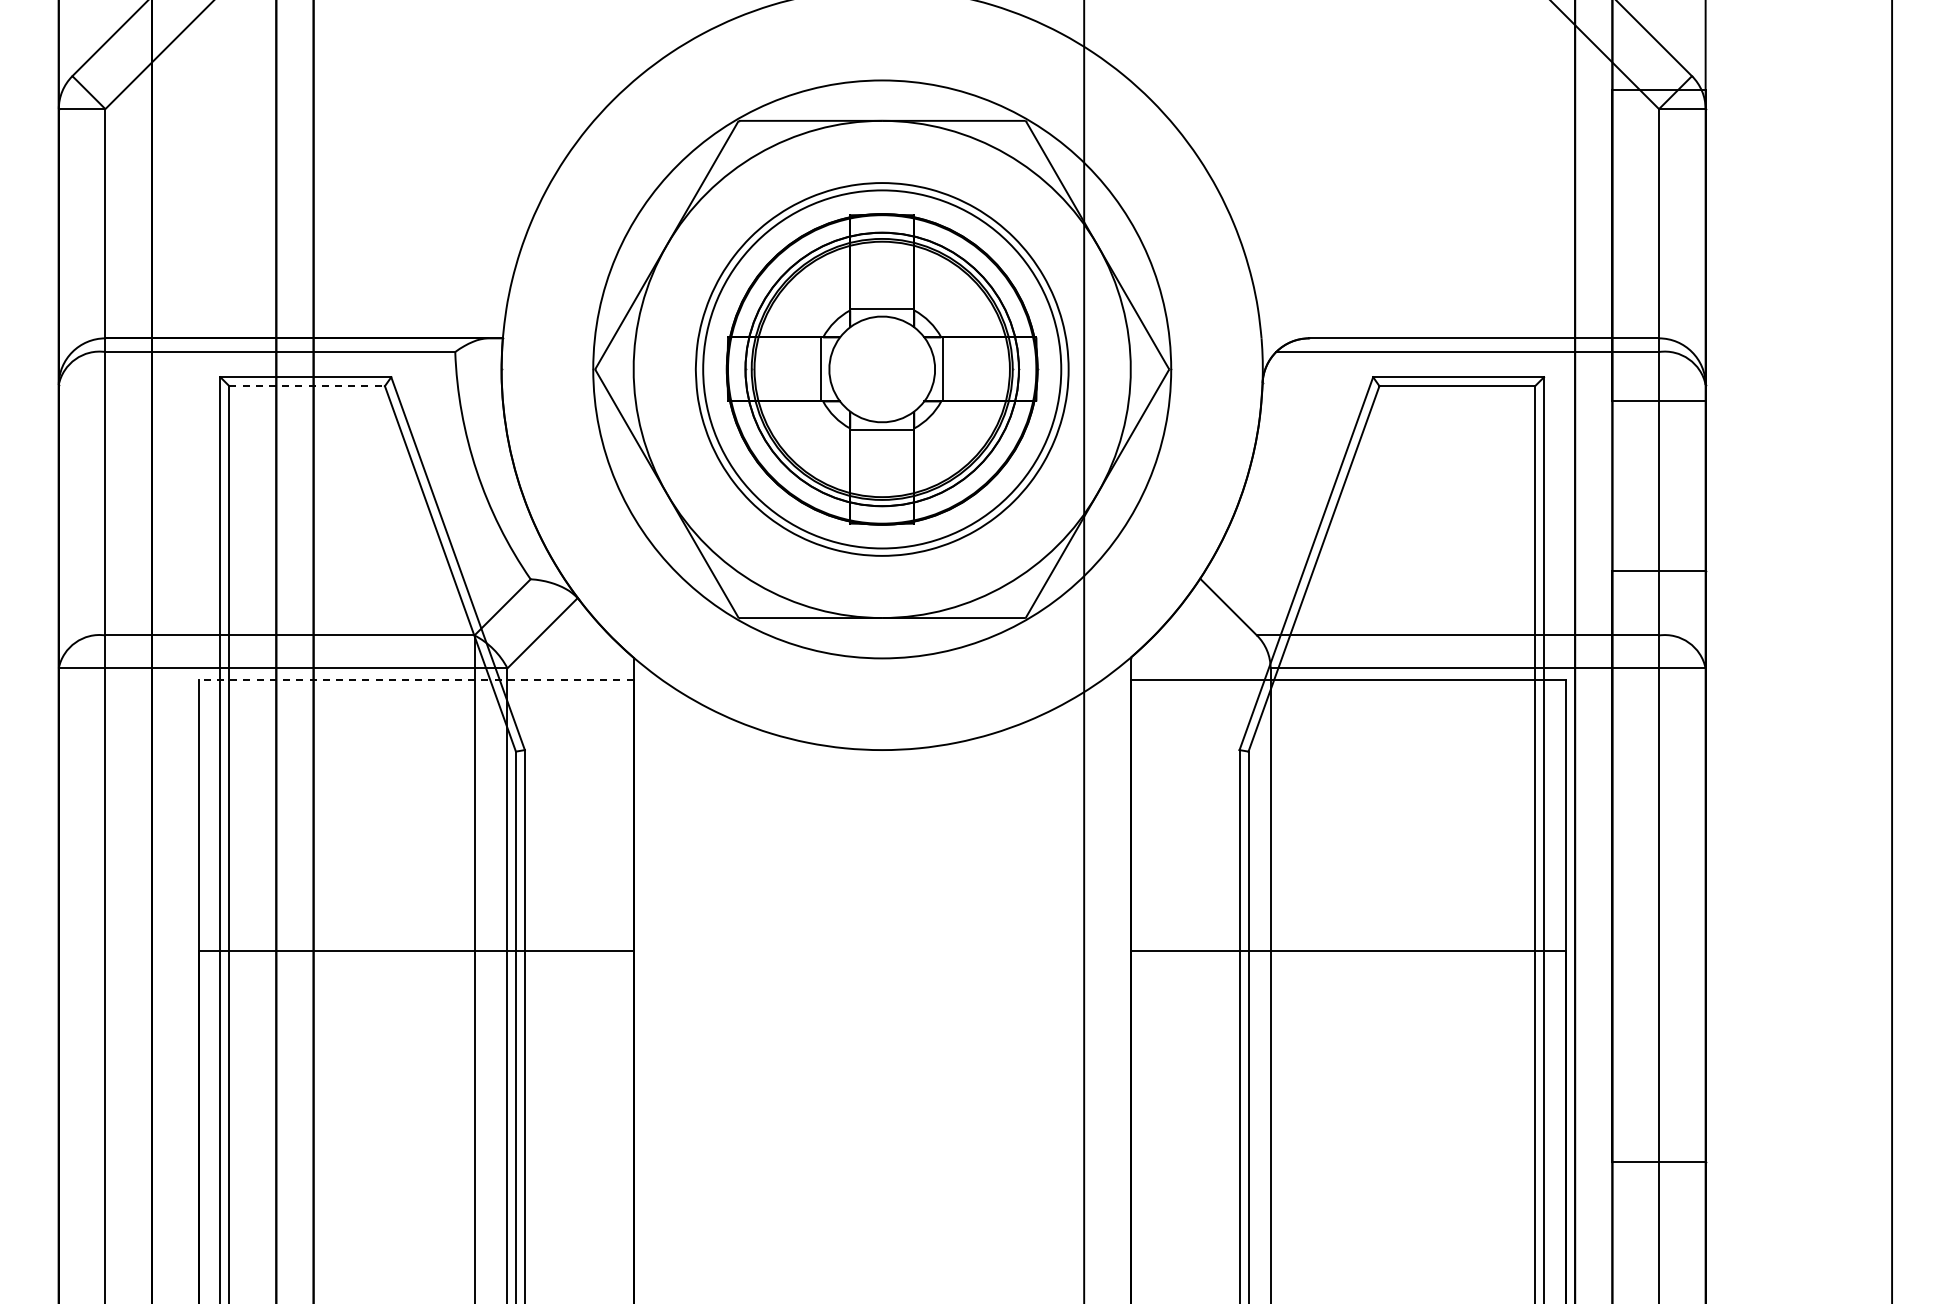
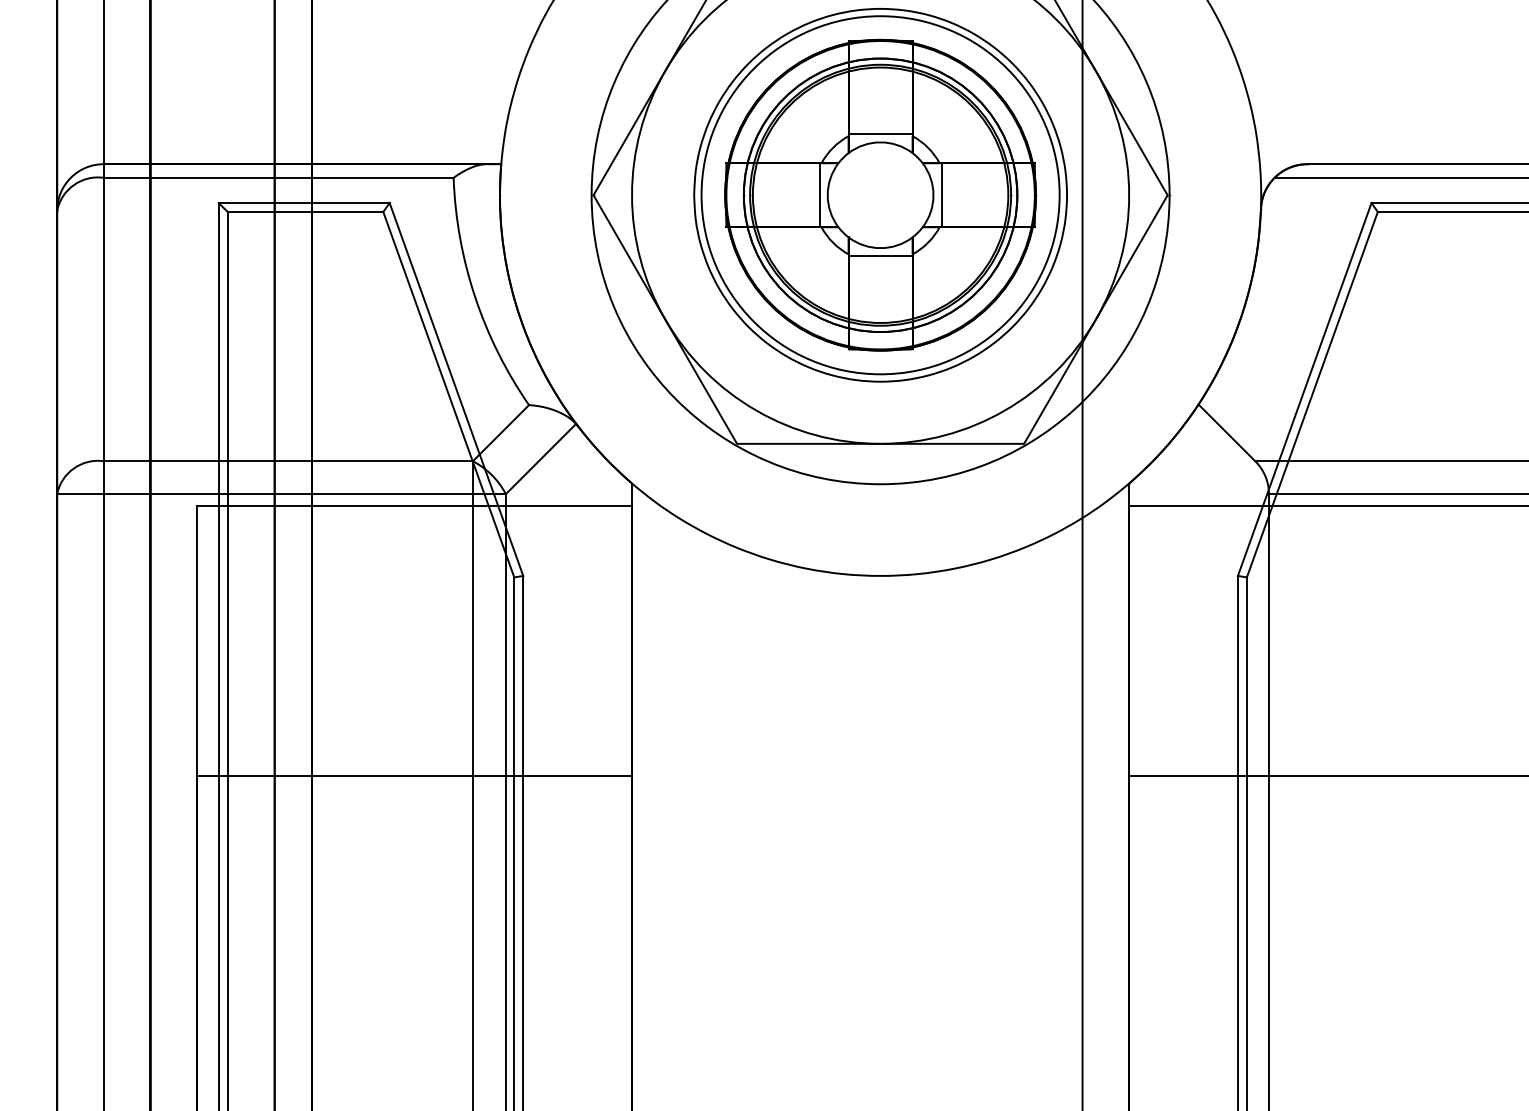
line: (307, 386) -> (305, 212), dashed -> solid
line: (416, 680) -> (414, 506), dashed -> solid

